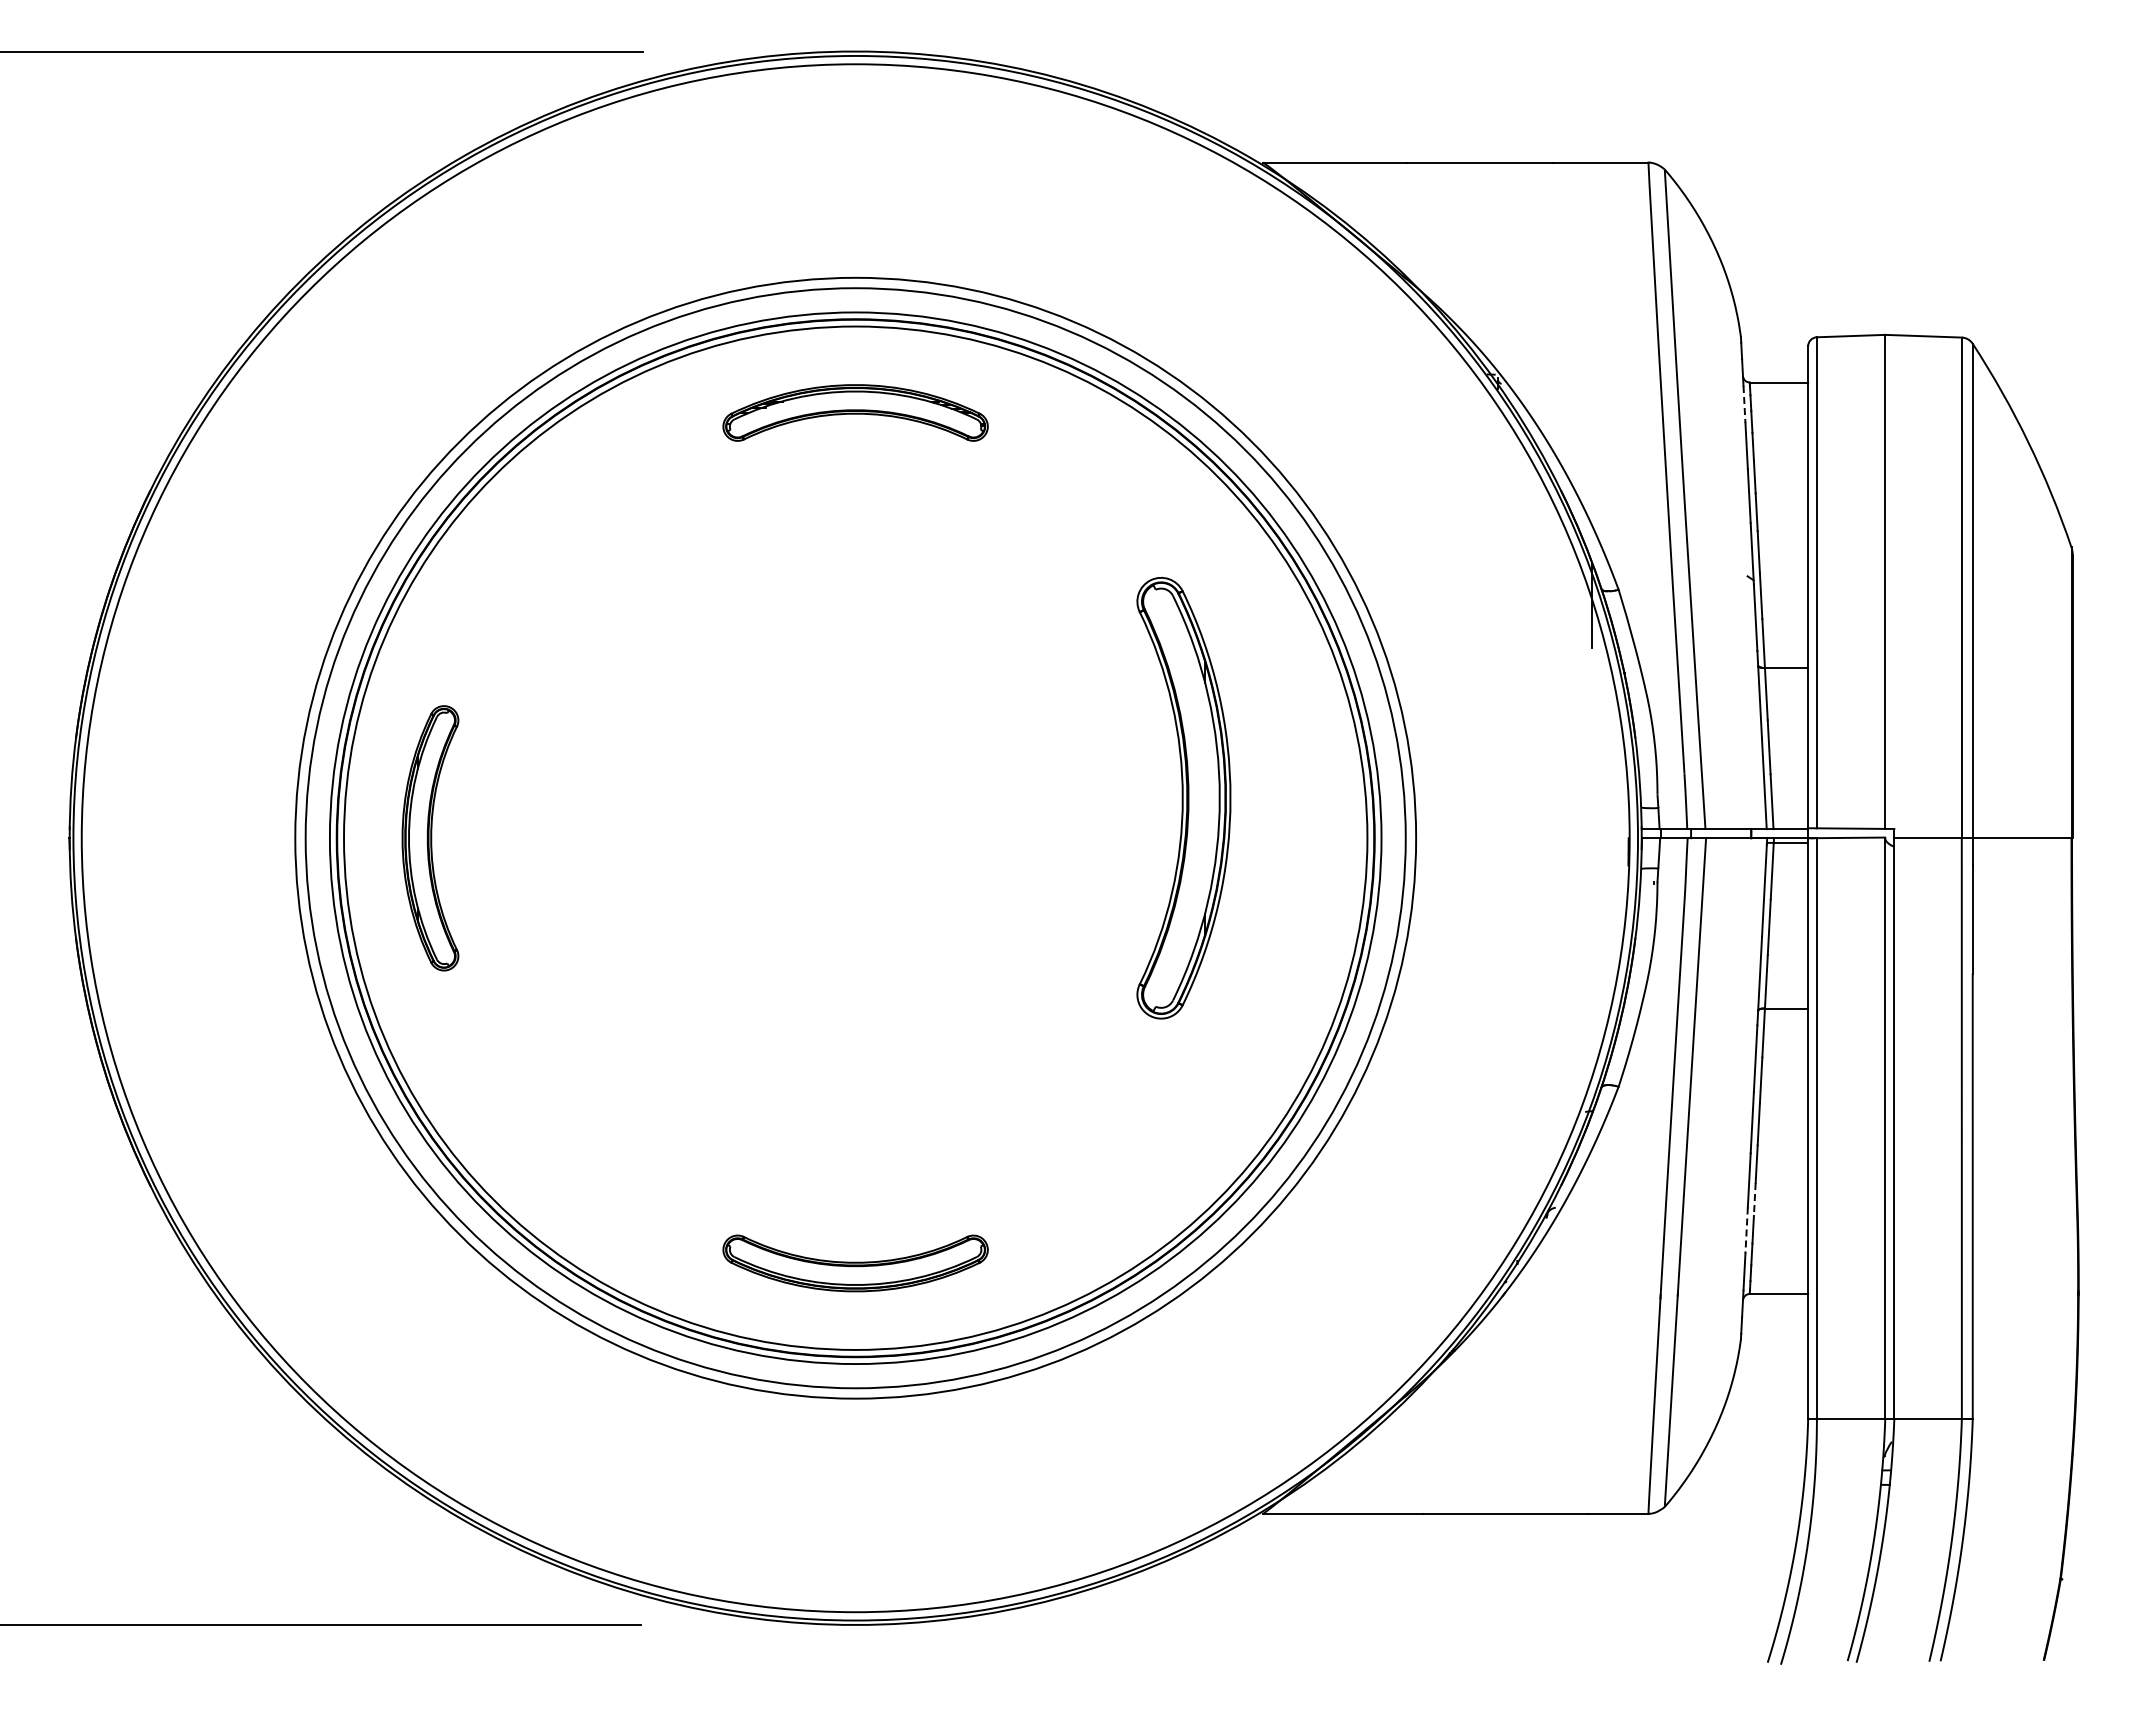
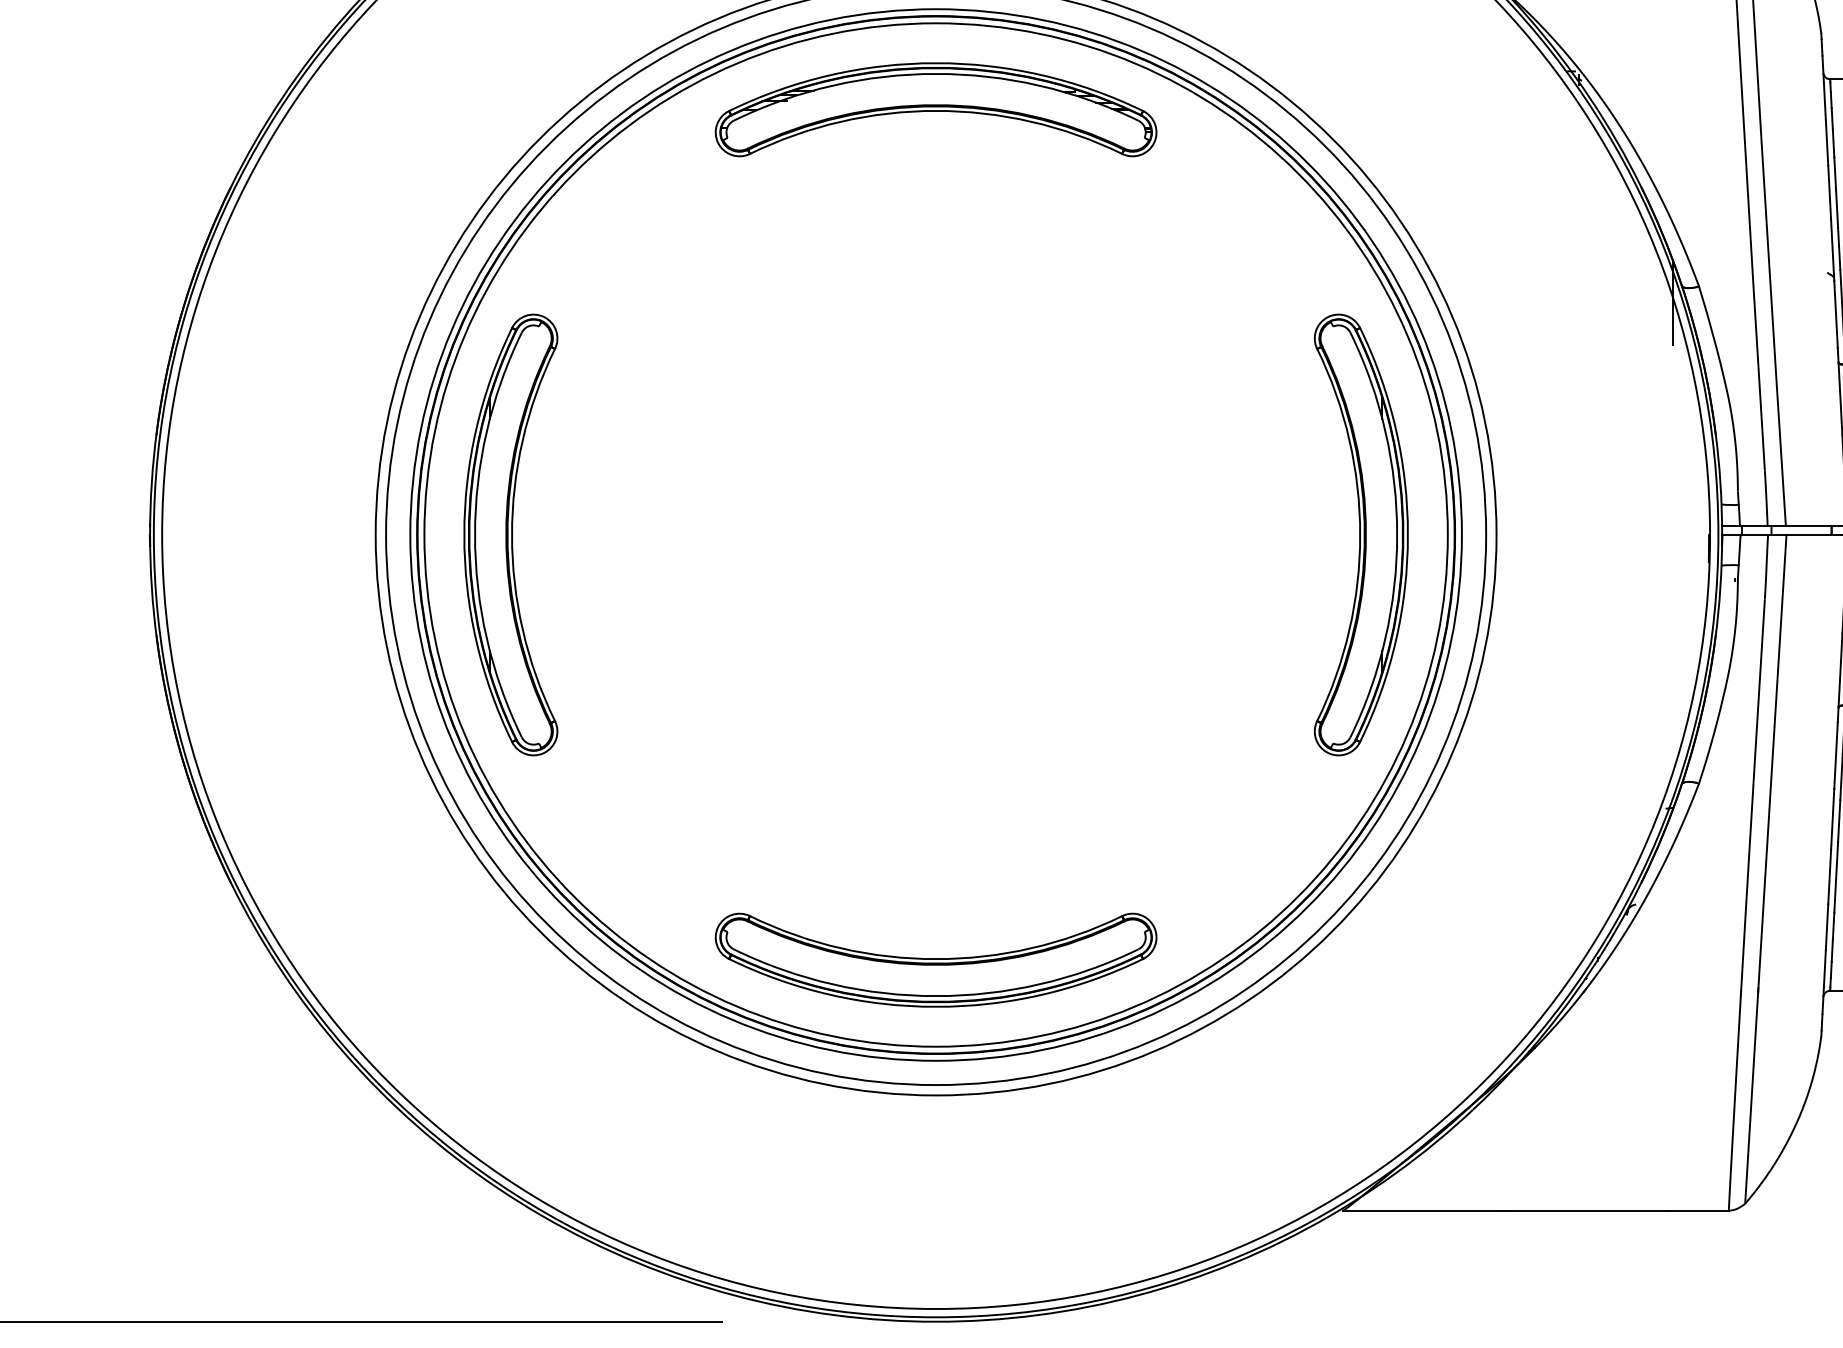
line: (1744, 404) -> (1824, 101), dashed -> solid
part: (855, 412) -> (935, 109), size x1.67
part: (1183, 798) -> (1360, 535), moved
part: (430, 838) -> (510, 535), size x1.67
line: (1754, 1200) -> (1834, 897), dashed -> solid
line: (1746, 1231) -> (1826, 928), dashed -> solid
part: (855, 1263) -> (935, 960), size x1.67

